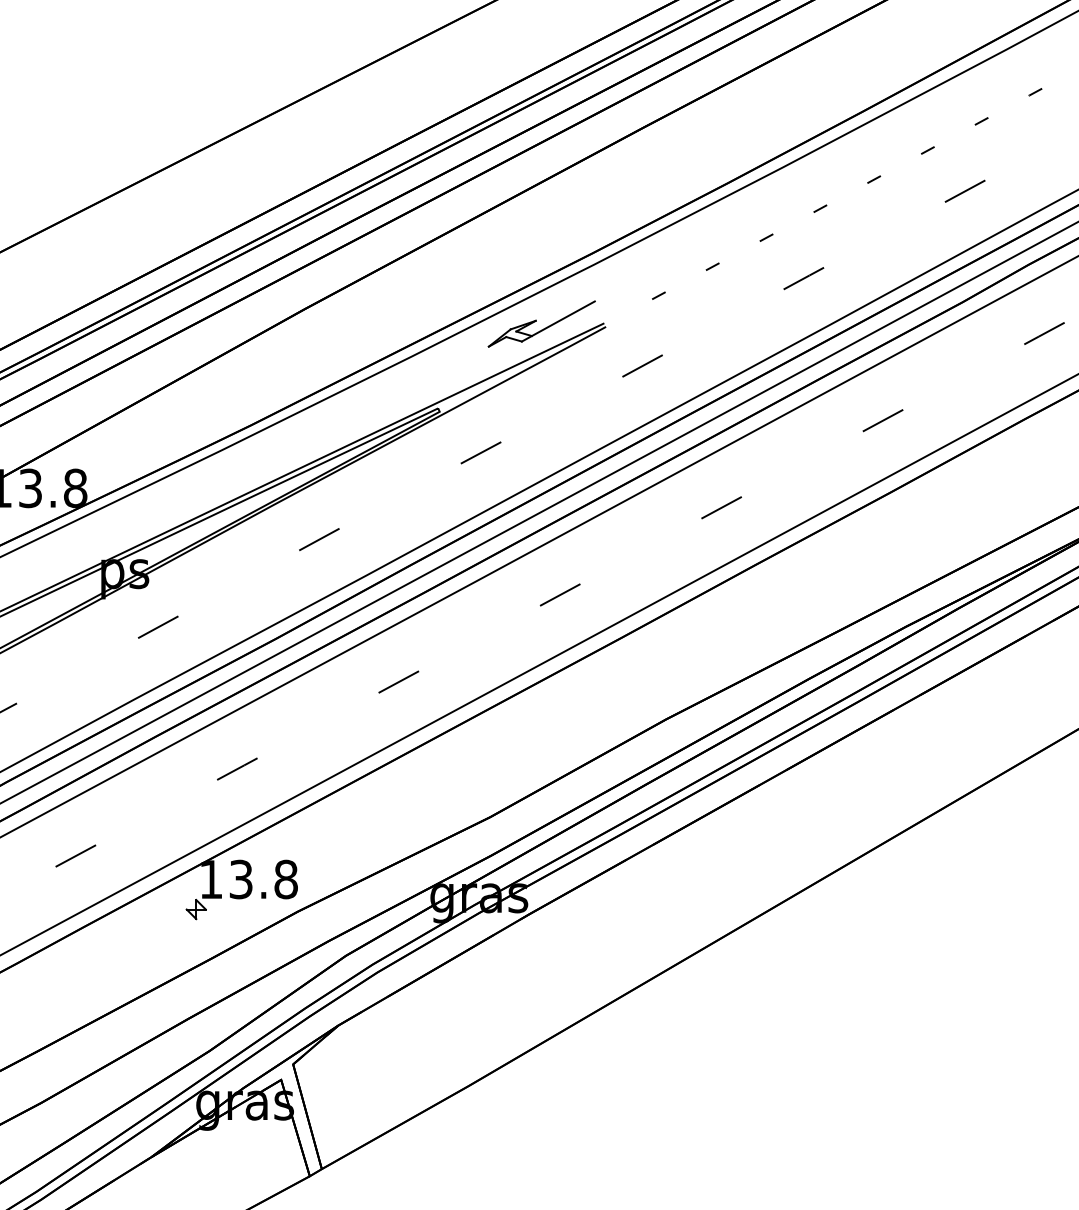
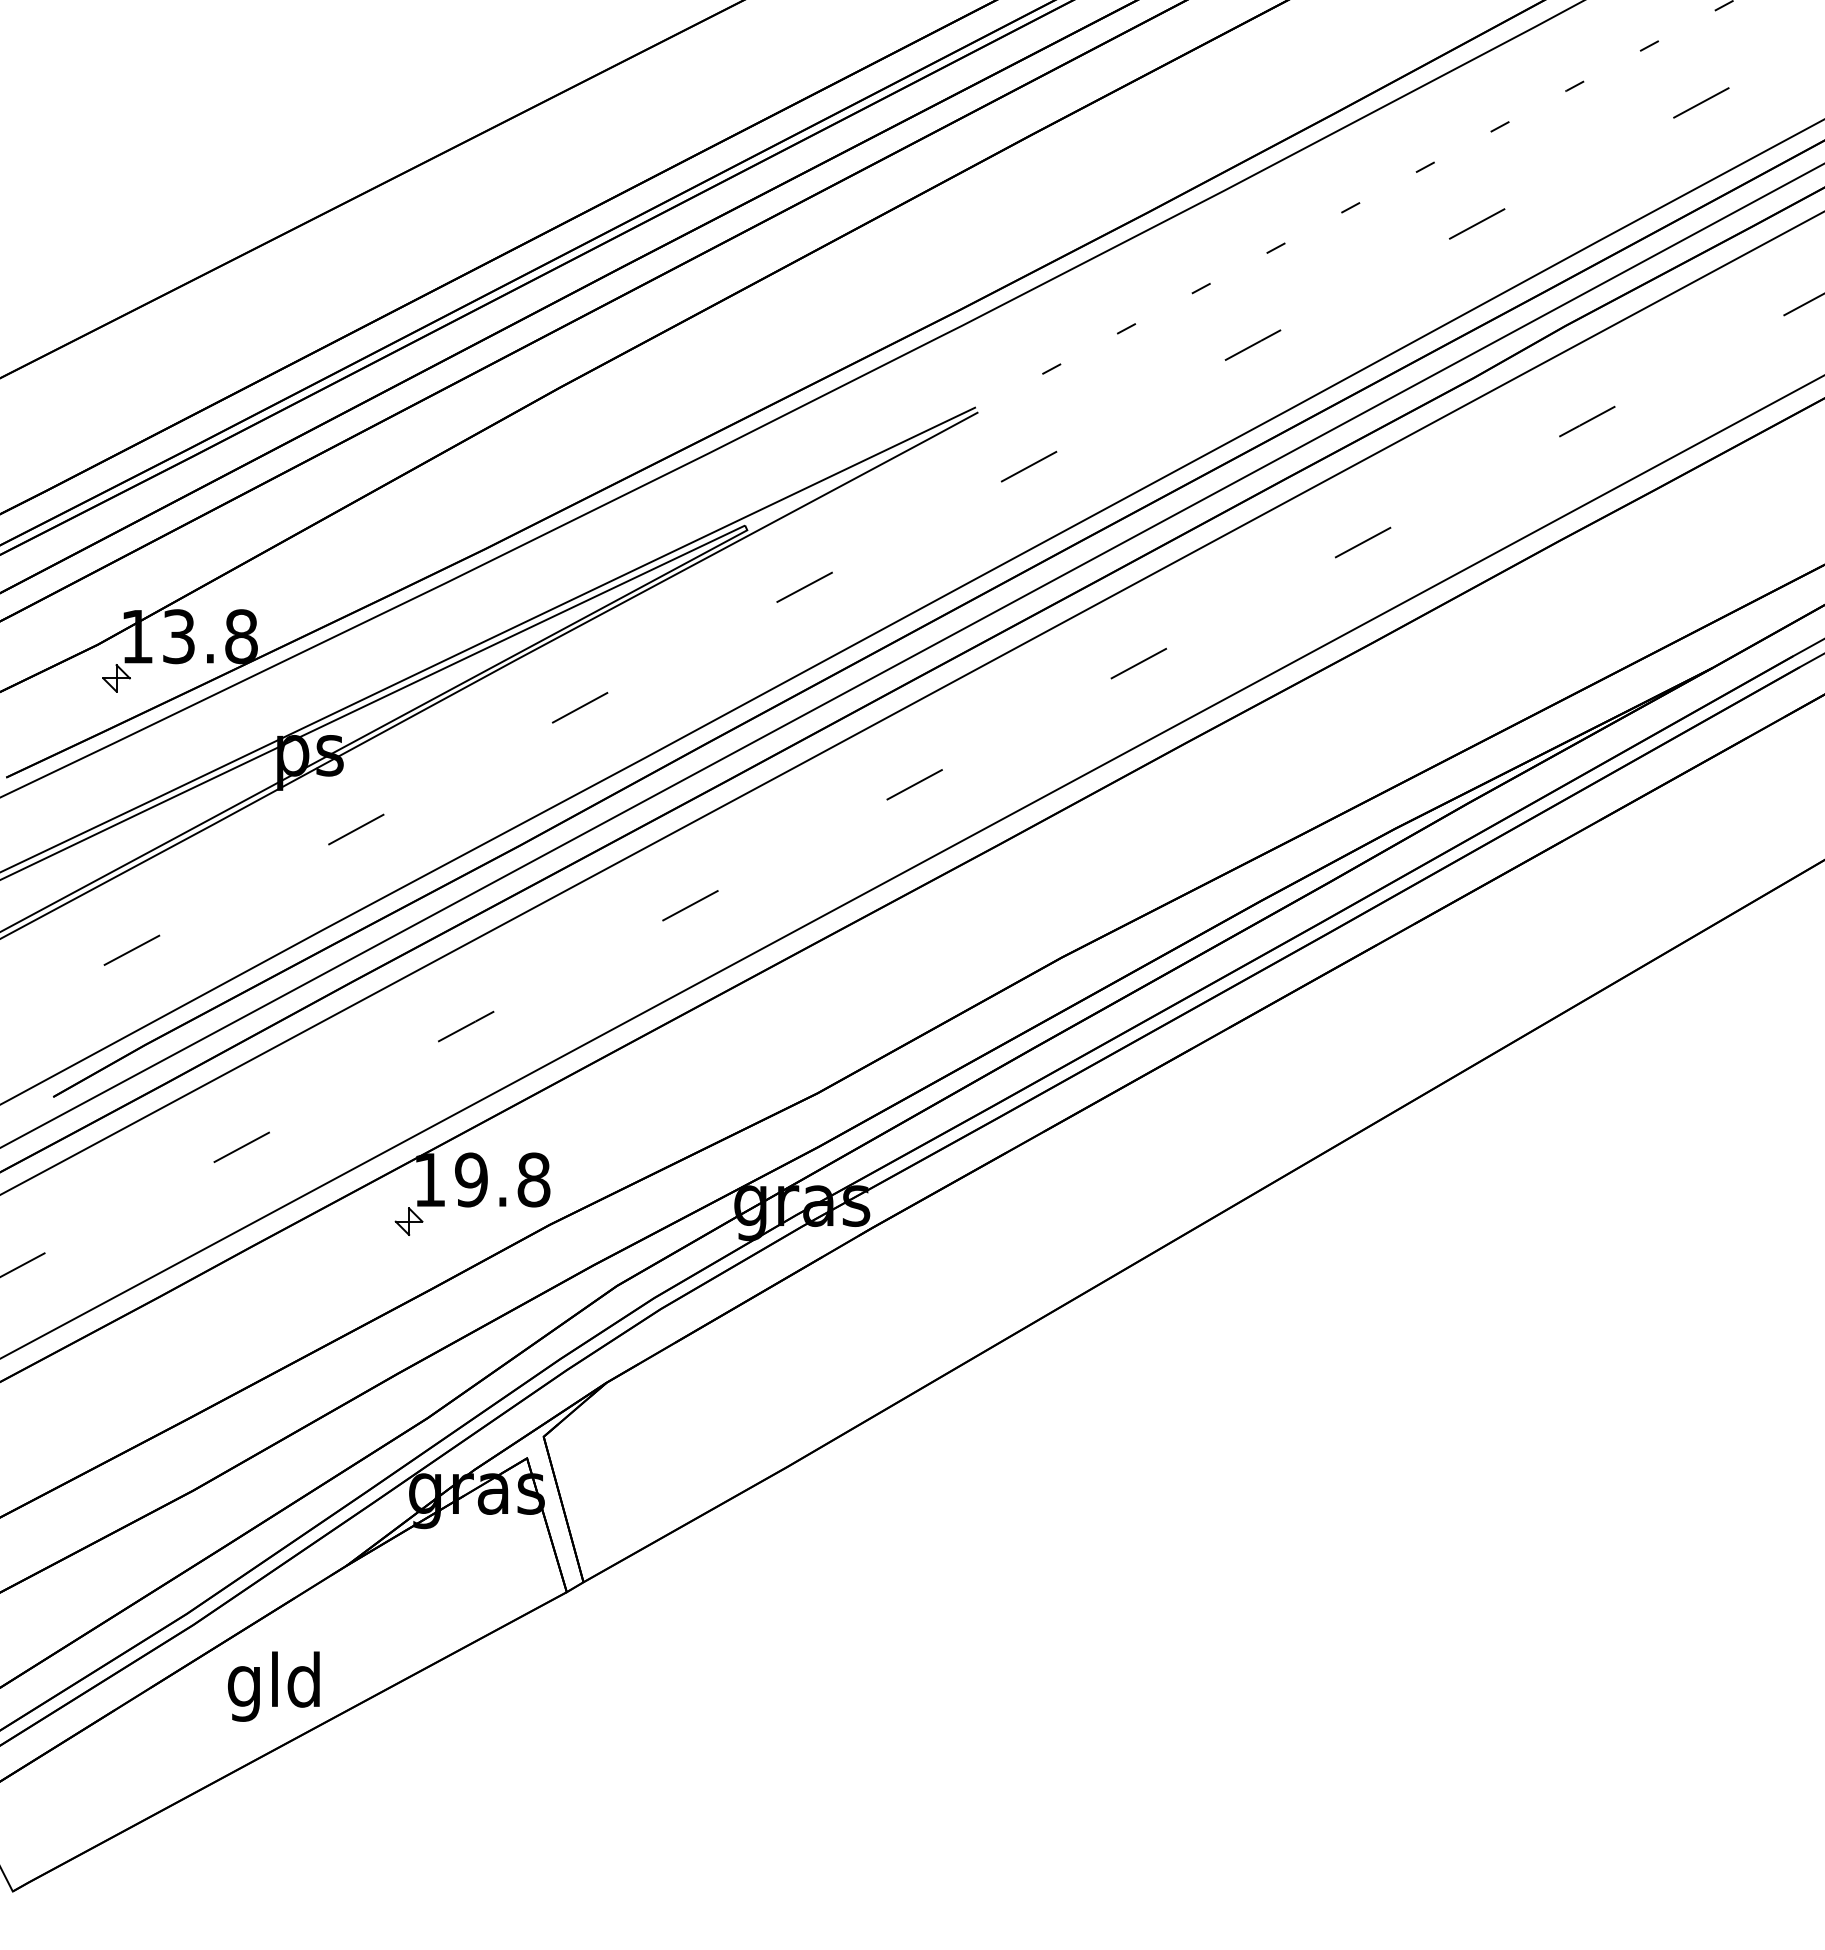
part: (544, 328) -> (892, 414), removed
text: (241, 879) -> (471, 1179), 13.8 -> 19.8

